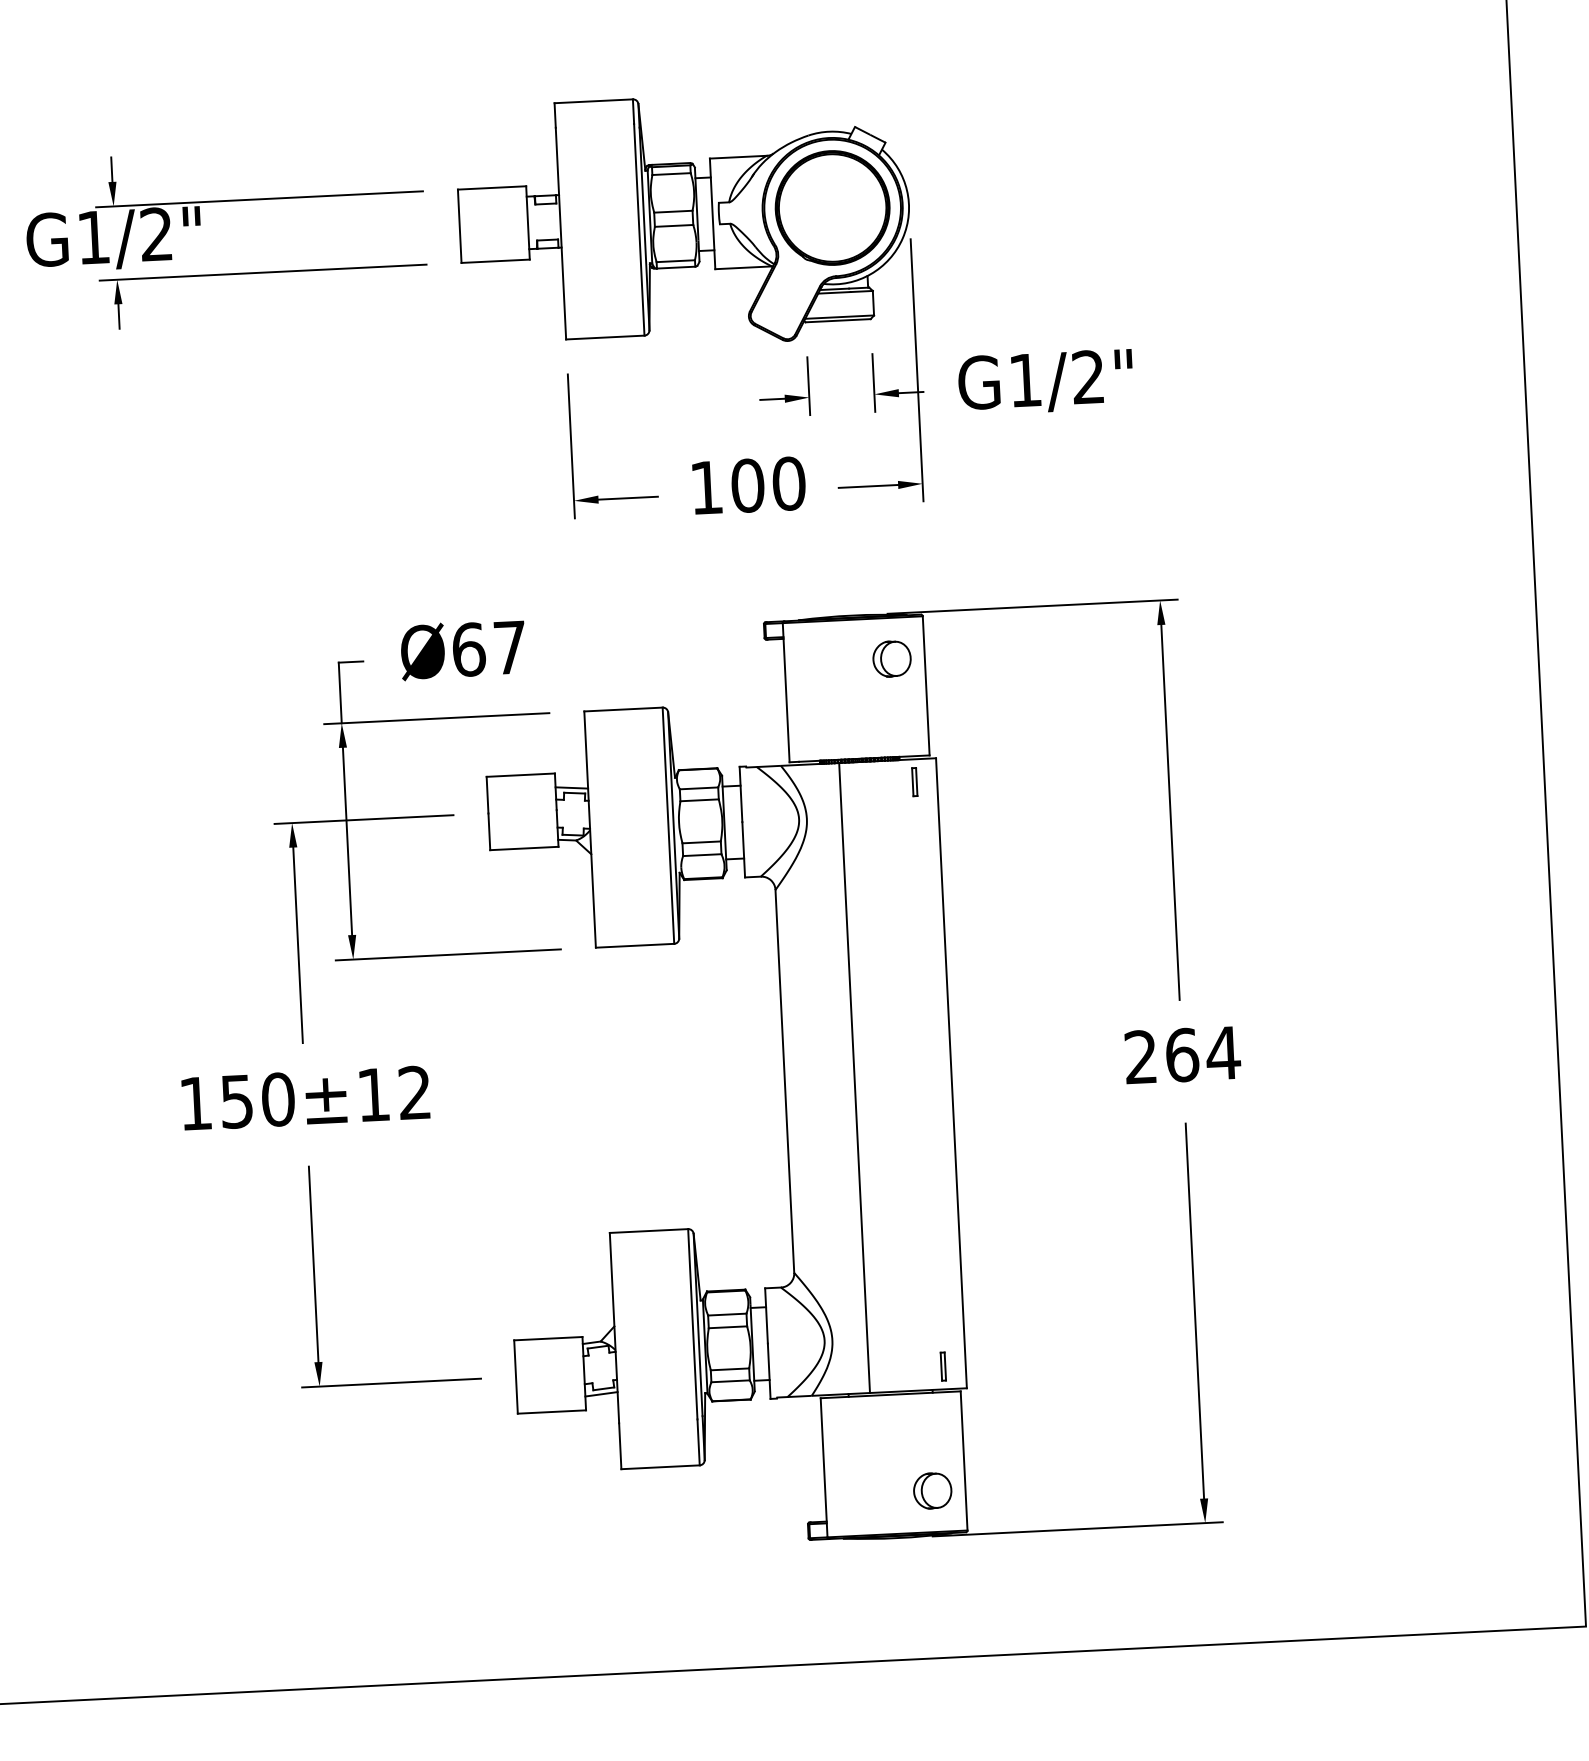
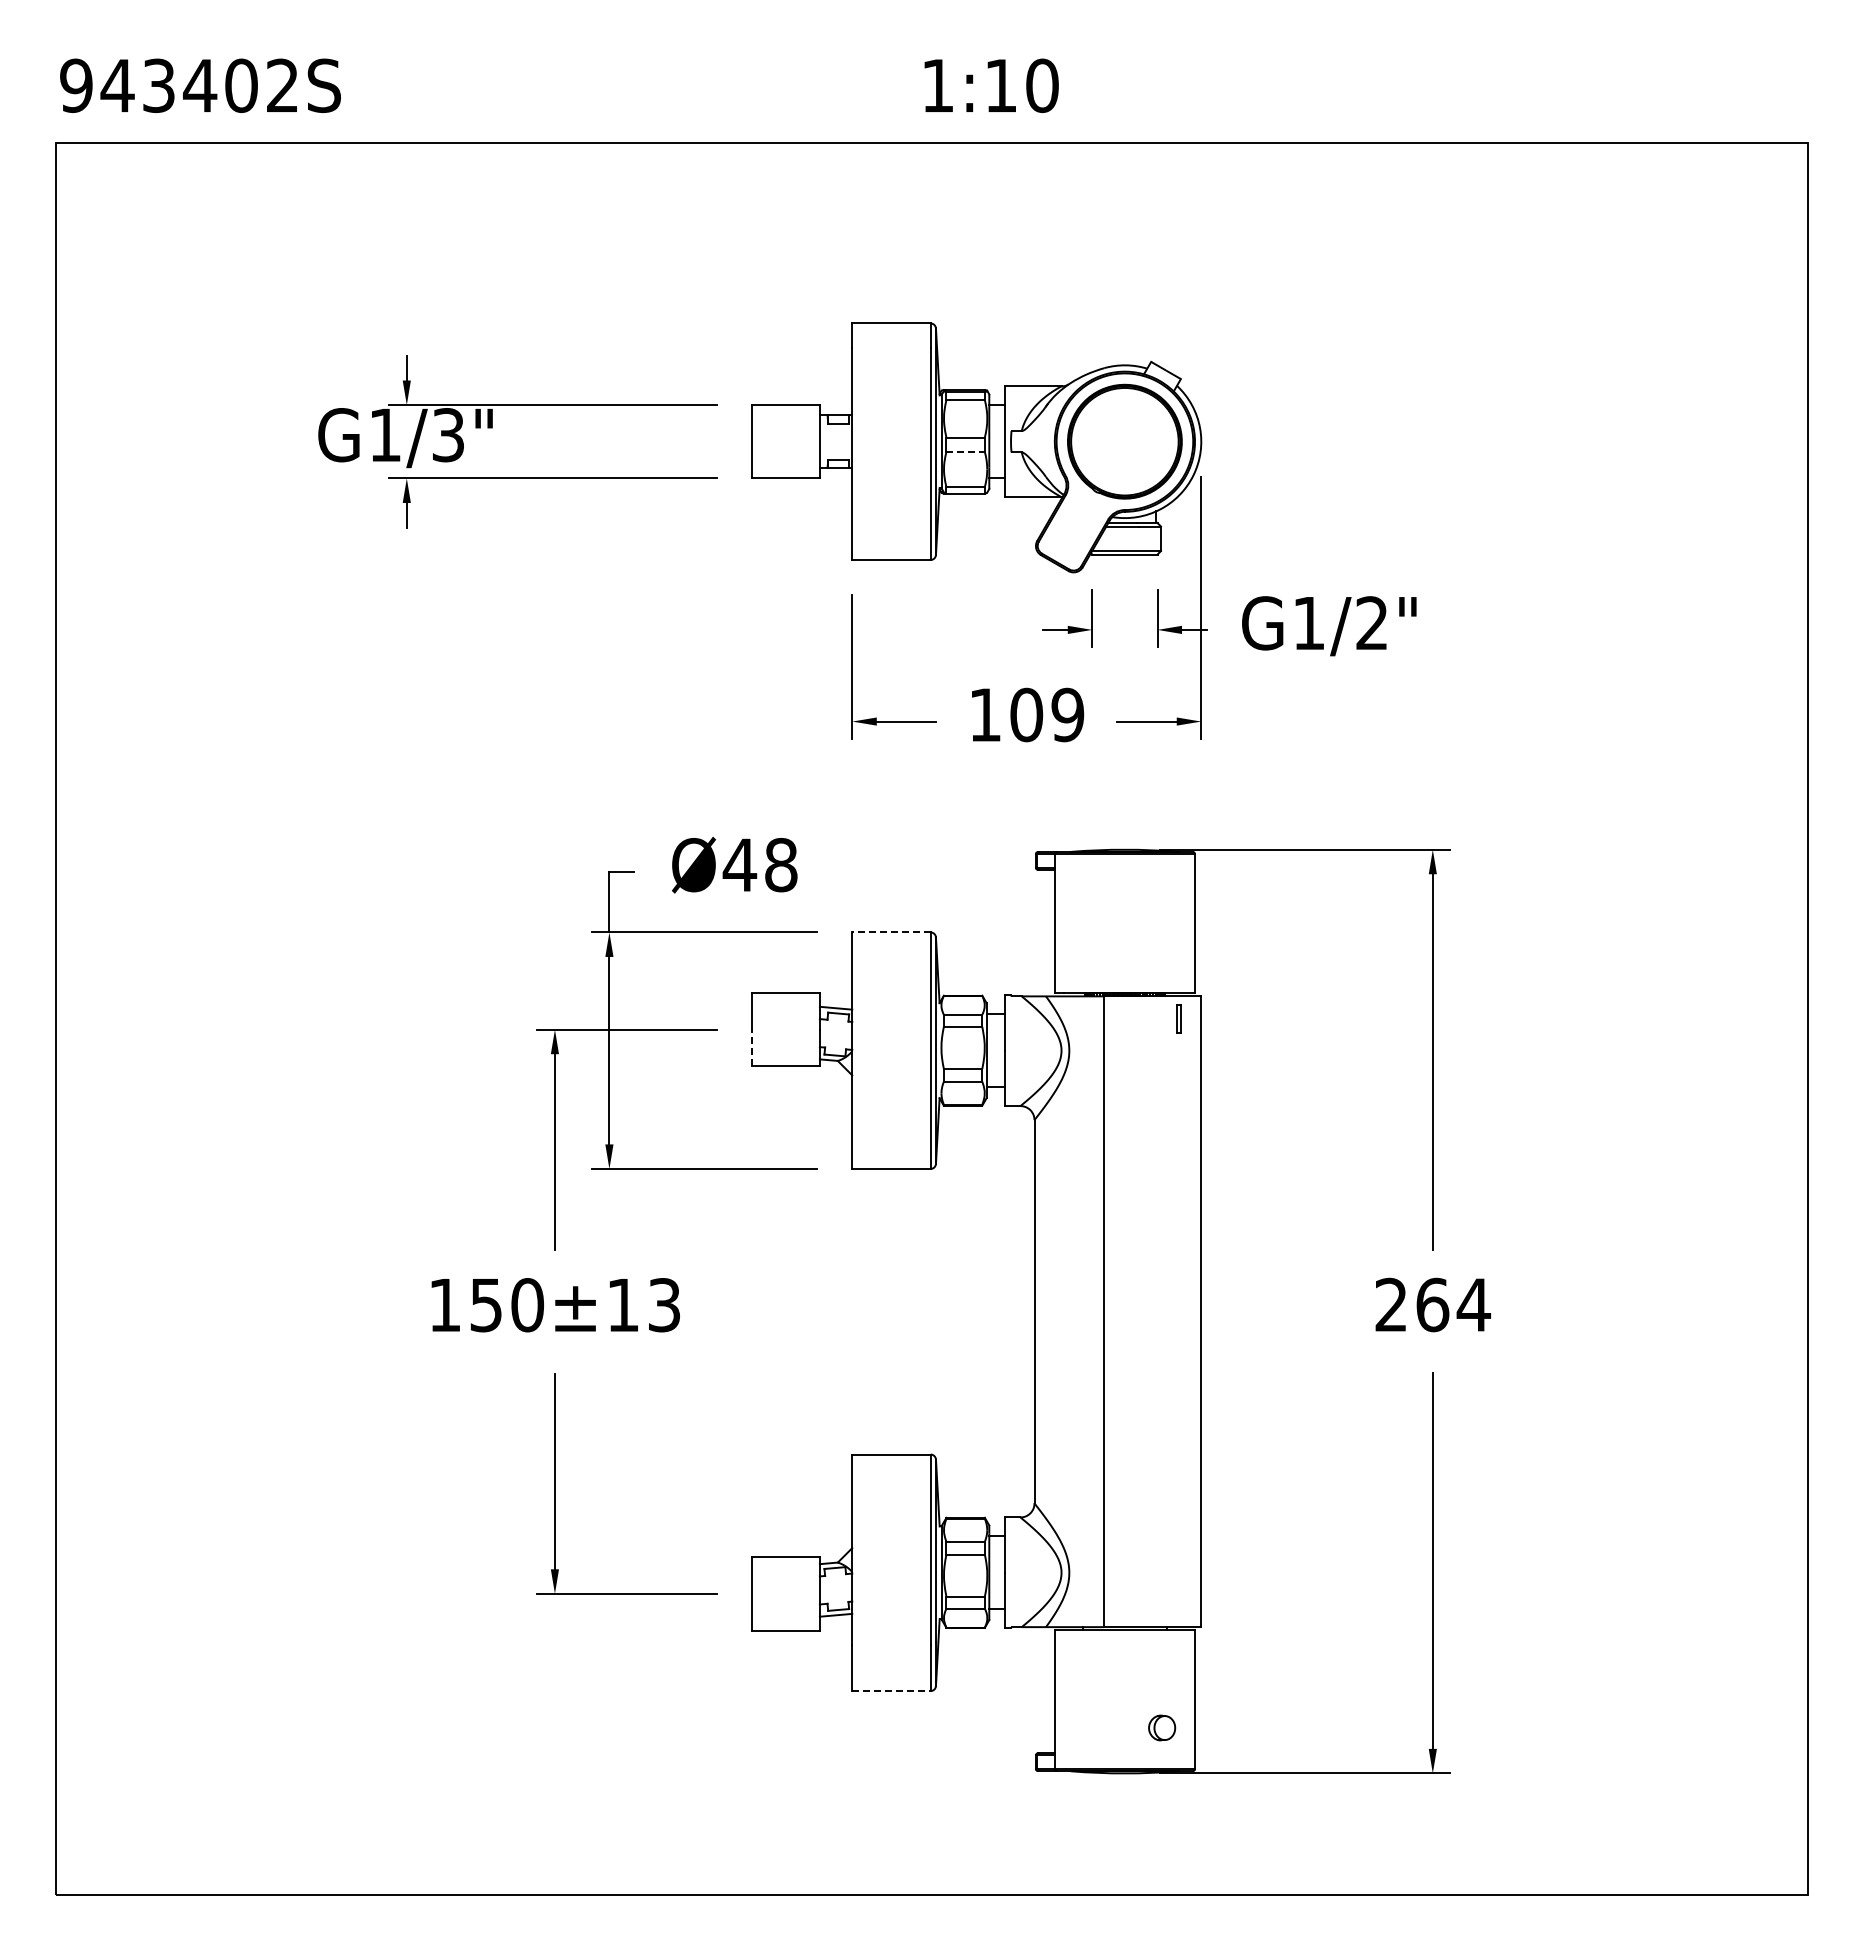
line: (674, 225) -> (966, 451), solid -> dashed
text: (155, 234) -> (447, 435), G1/2" -> G1/3"
text: (788, 483) -> (1067, 714), 100 -> 109
text: (488, 649) -> (759, 865), Ø67 -> Ø48
part: (891, 658) -> (1161, 894), removed
line: (623, 709) -> (891, 932), solid -> dashed
line: (489, 831) -> (751, 1047), solid -> dashed
text: (414, 1093) -> (664, 1305), 150±12 -> 150±13
part: (942, 1365) -> (1178, 1603), removed
line: (660, 1467) -> (891, 1691), solid -> dashed
part: (932, 1490) -> (1161, 1727), size x0.7

